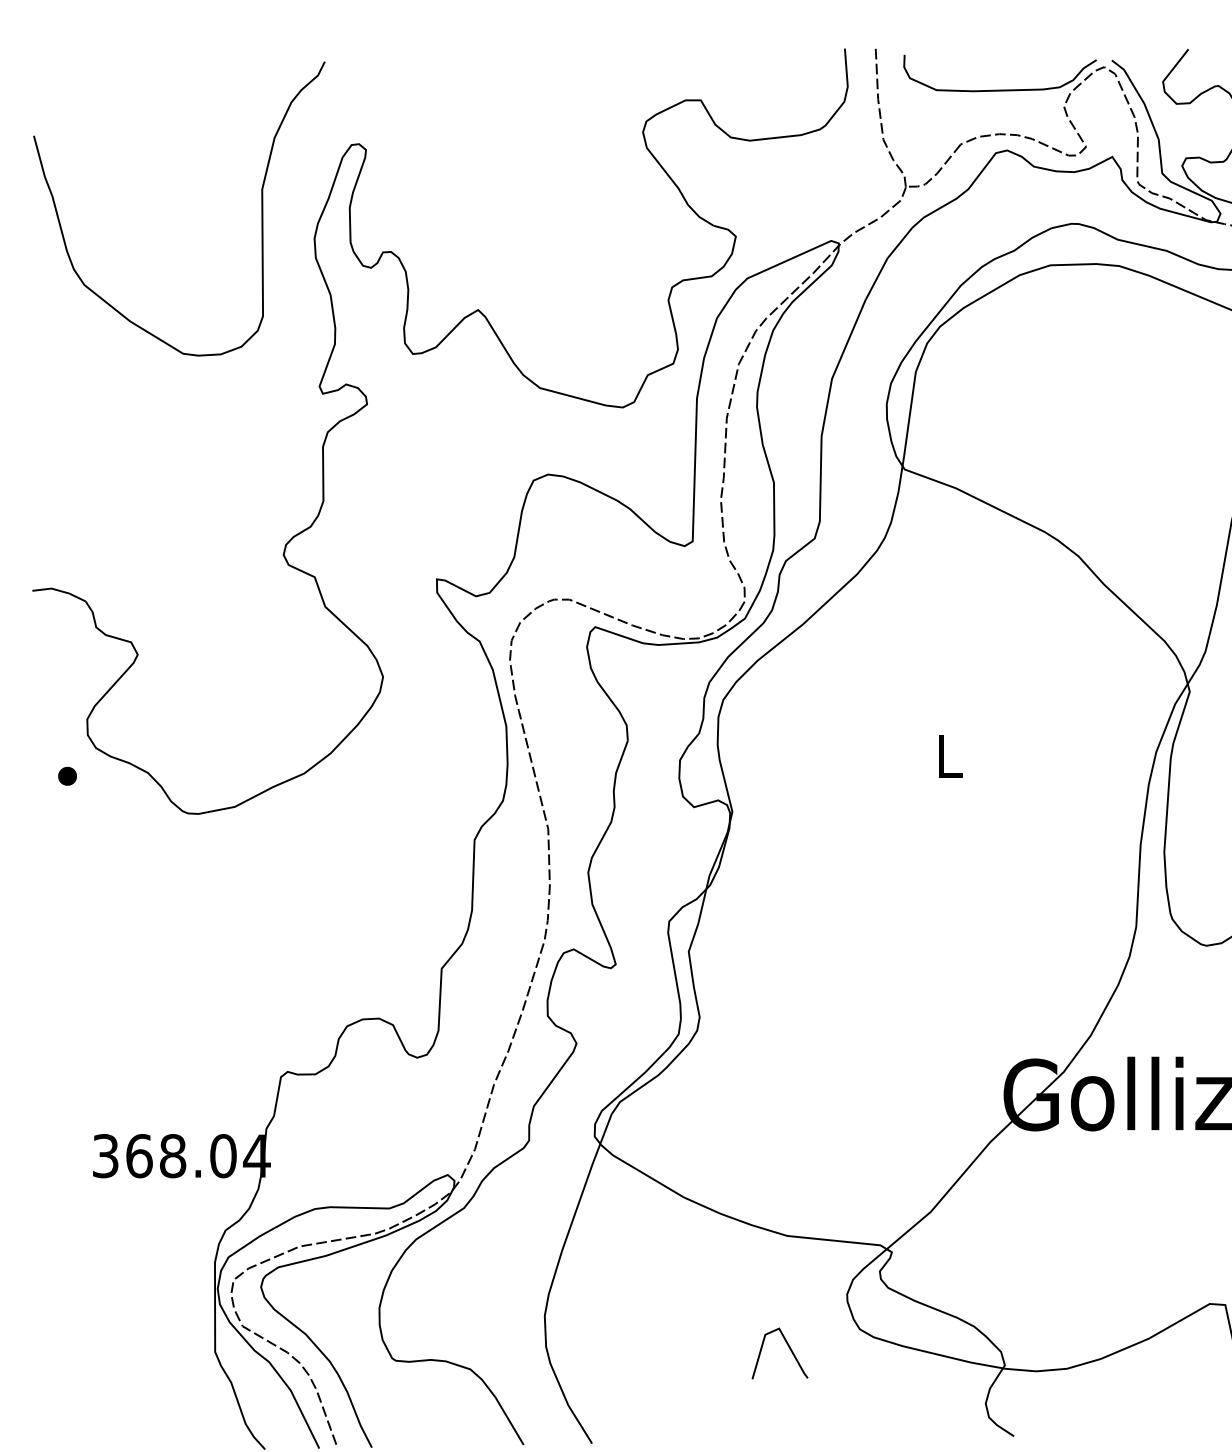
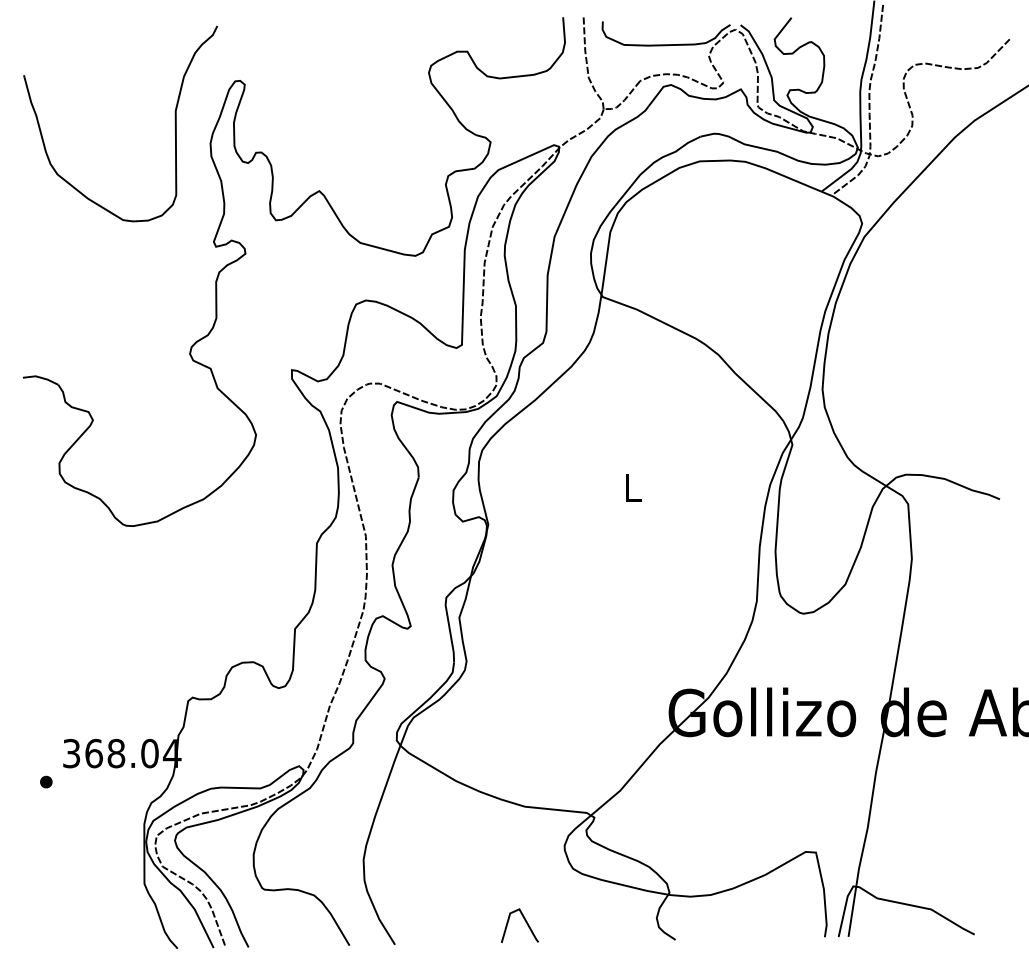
part: (67, 775) -> (46, 781), moved
line: (788, 1348) -> (525, 922), moved

